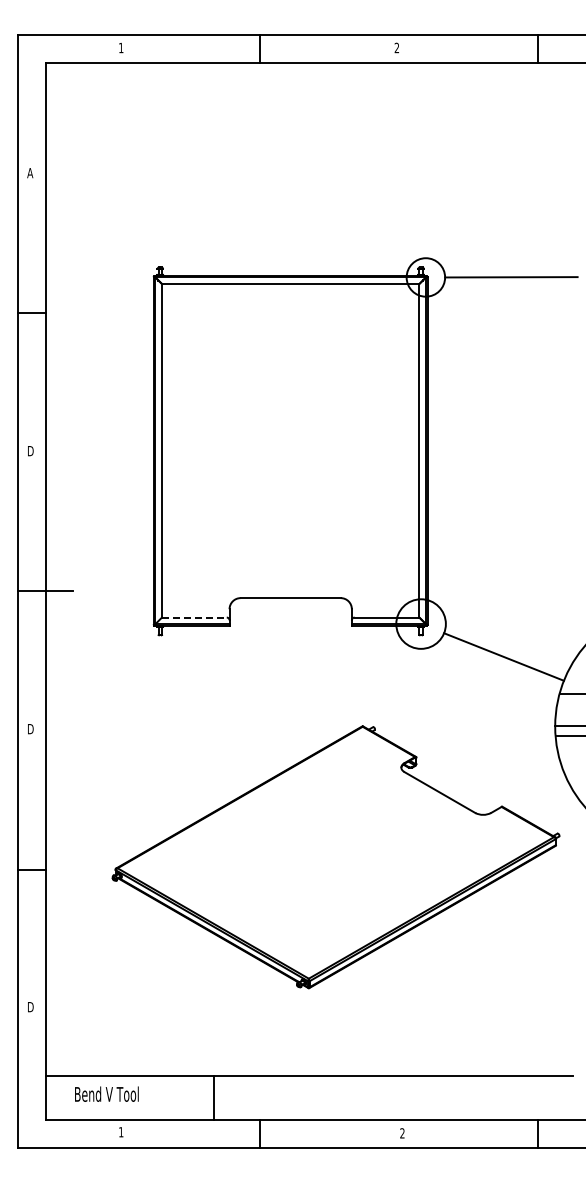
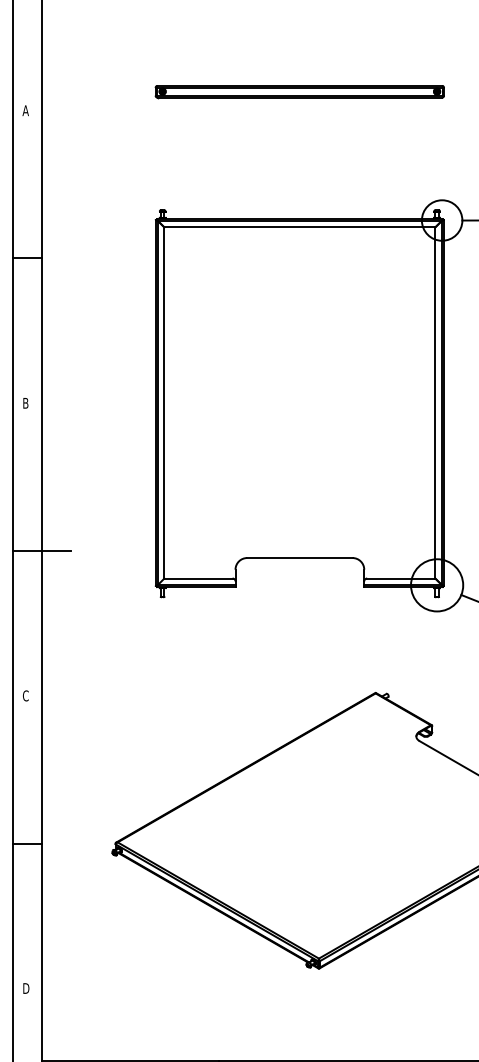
part: (290, 155) -> (299, 92), added
text: (31, 450) -> (27, 402), D -> B
line: (194, 617) -> (198, 578), dashed -> solid
text: (30, 728) -> (26, 695), D -> C

